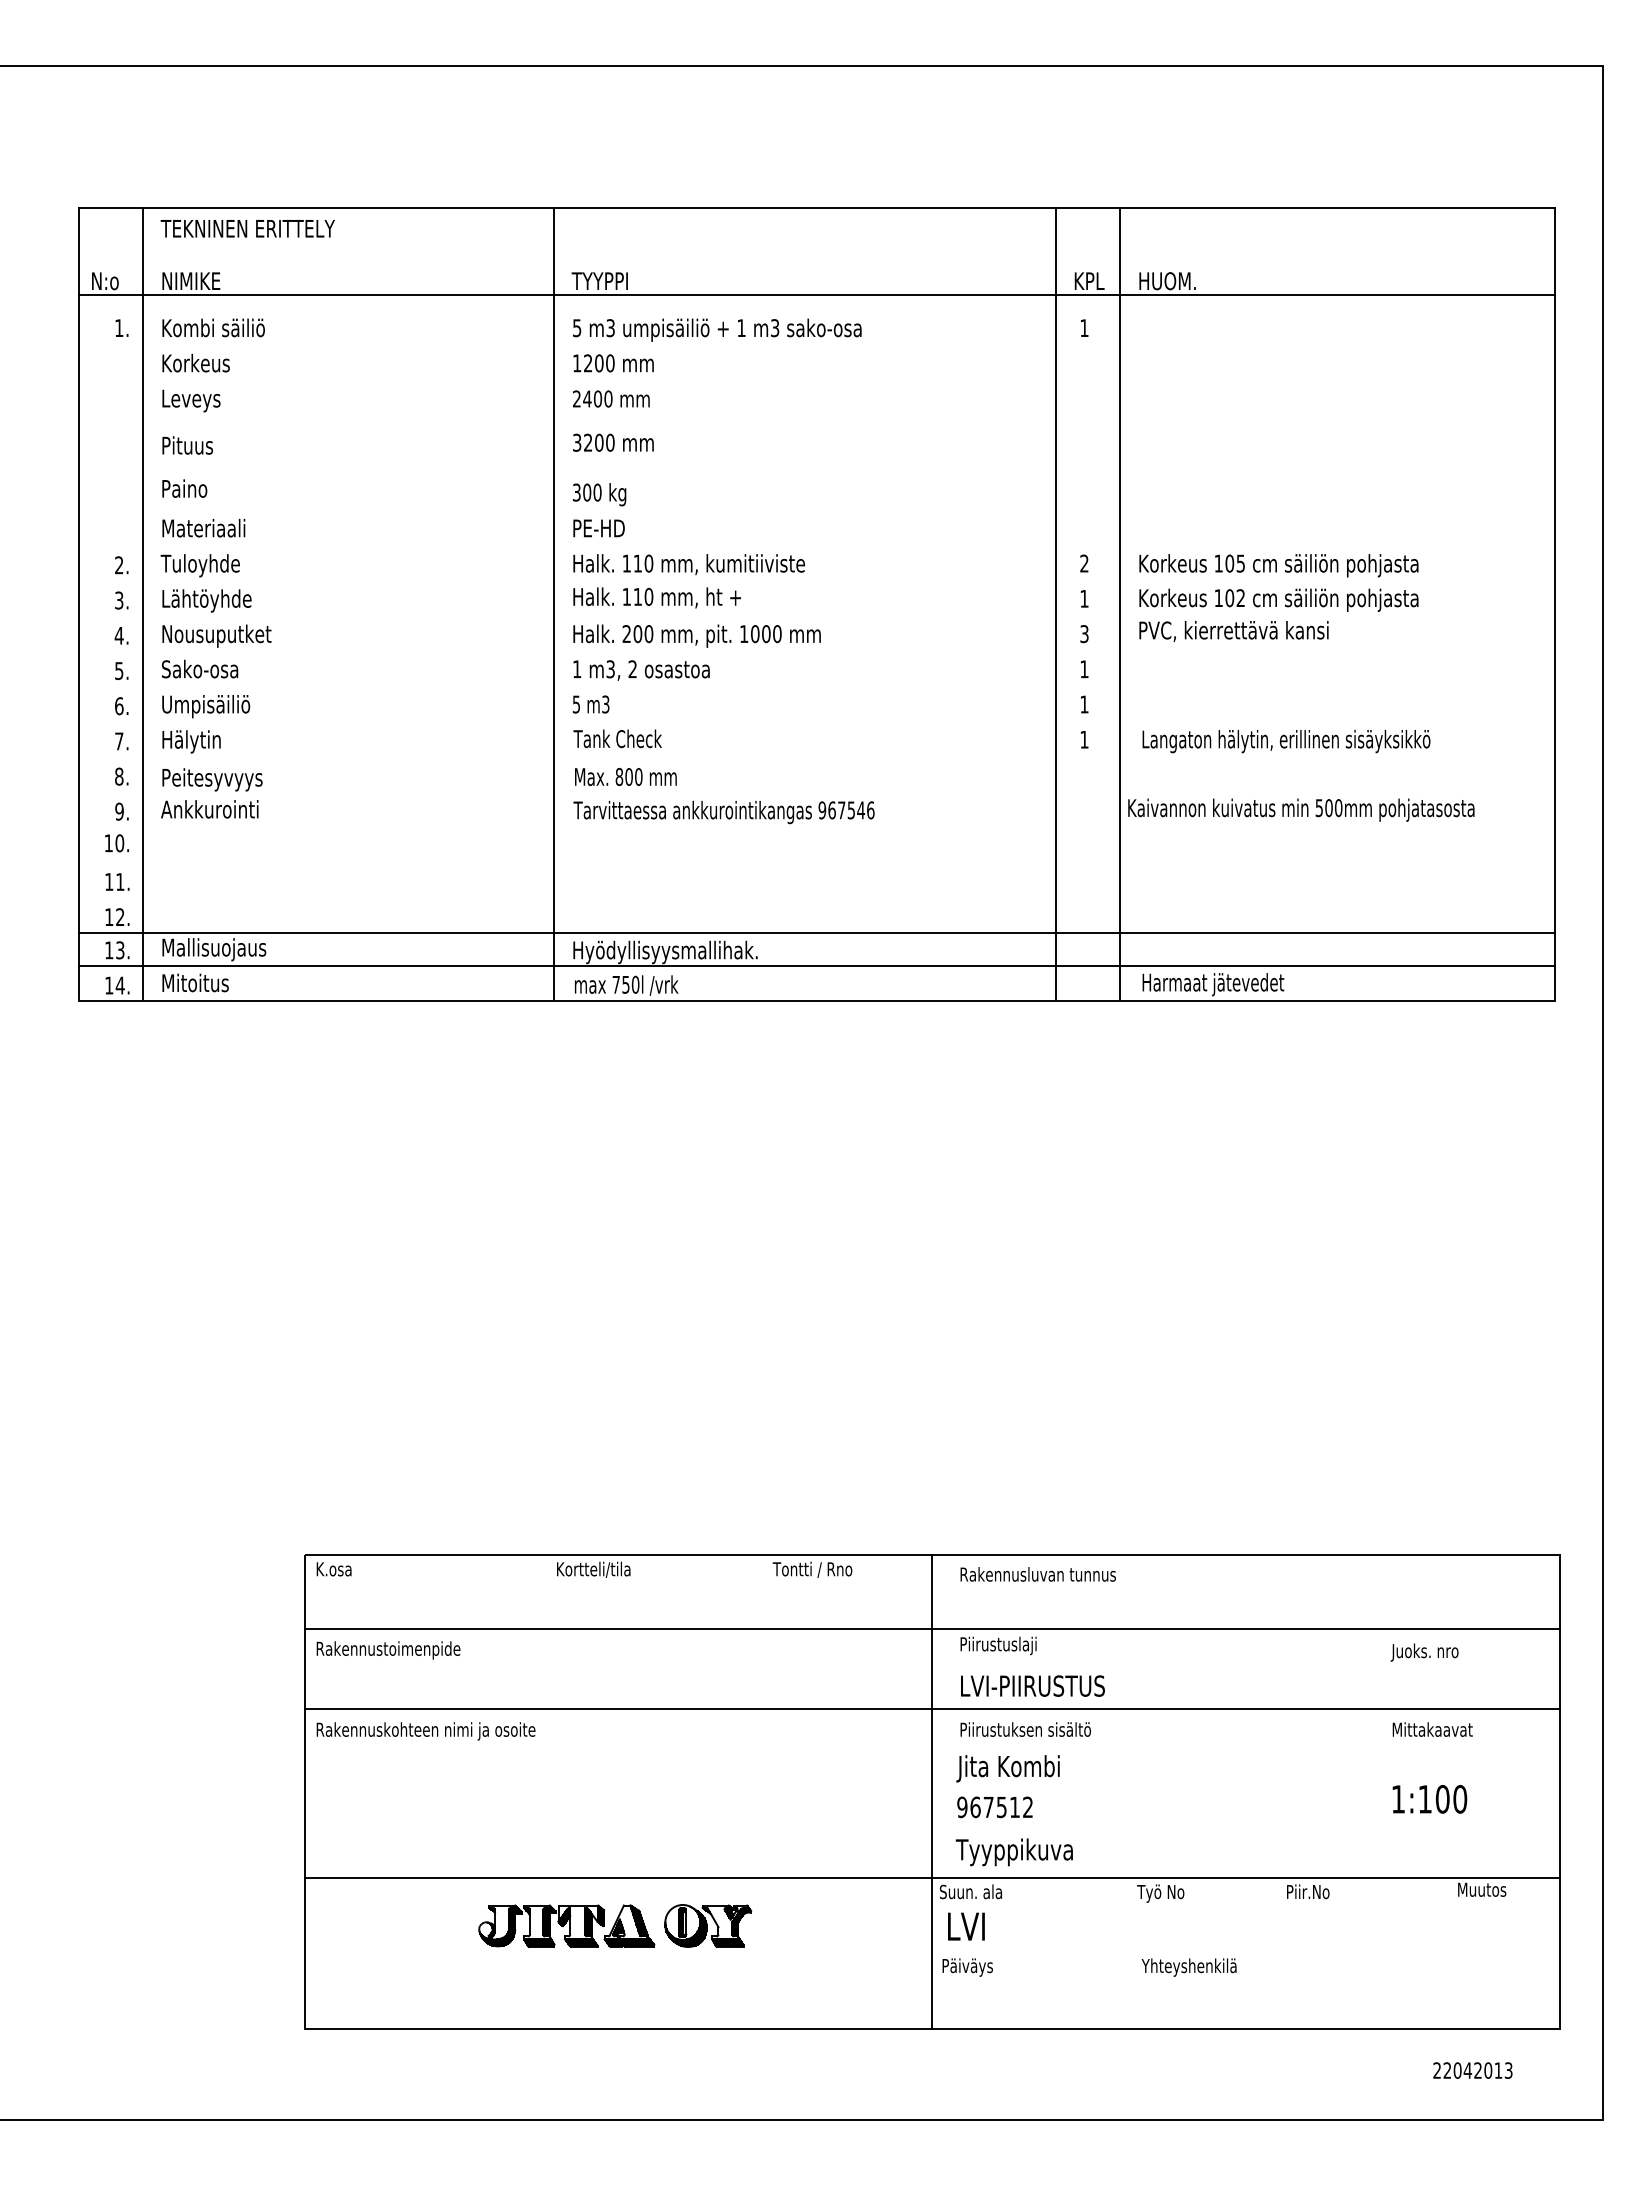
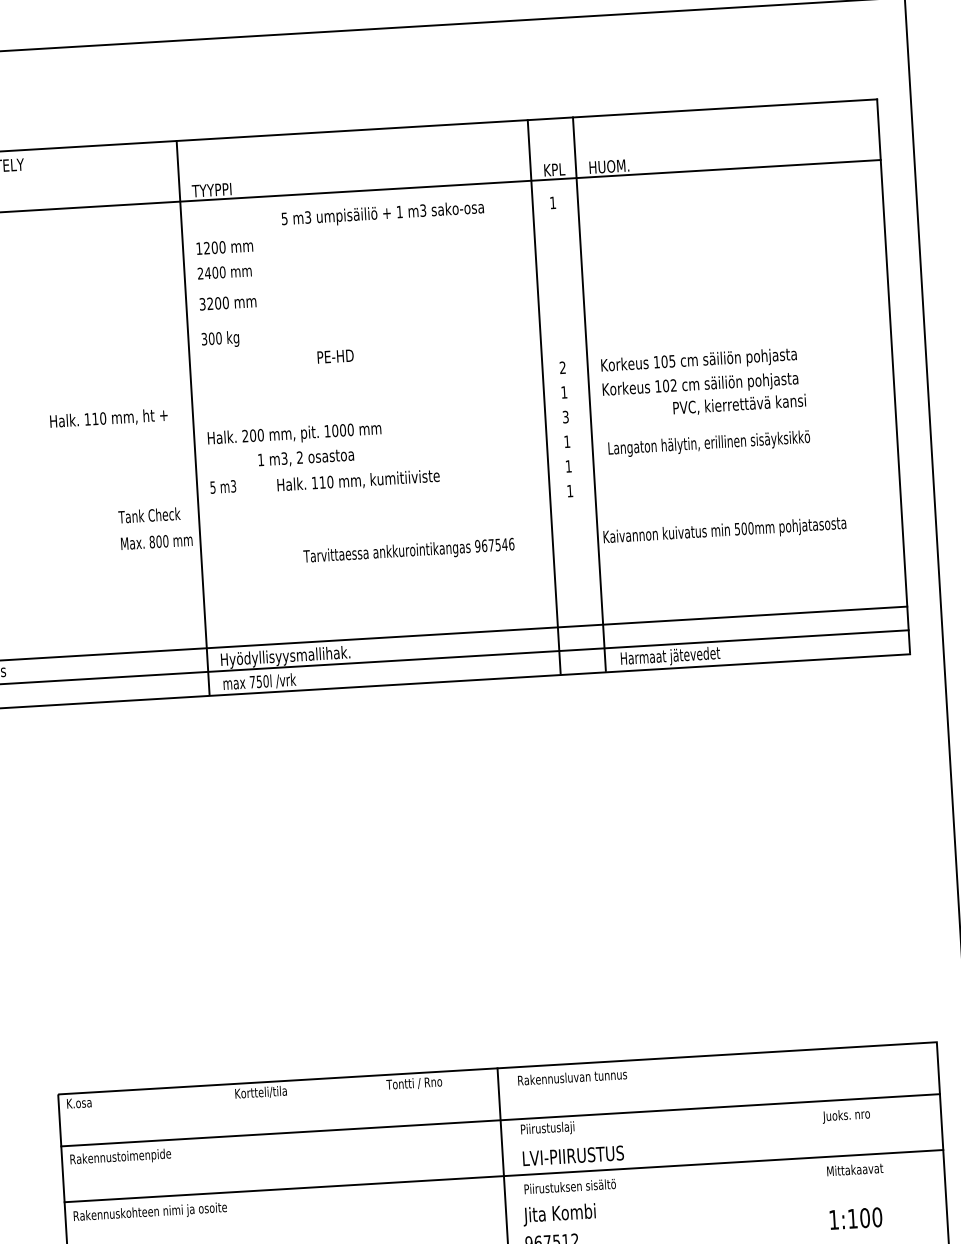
text: (717, 329) -> (382, 213), moved
text: (598, 528) -> (335, 356), moved
text: (688, 564) -> (358, 481), moved
text: (656, 597) -> (108, 418), moved
text: (1233, 631) -> (739, 405), moved
text: (641, 670) -> (306, 458), moved
text: (617, 738) -> (149, 515), moved
text: (1286, 741) -> (709, 444), moved
text: (625, 776) -> (156, 541), moved
text: (723, 812) -> (408, 551), moved

